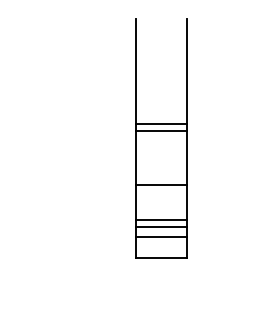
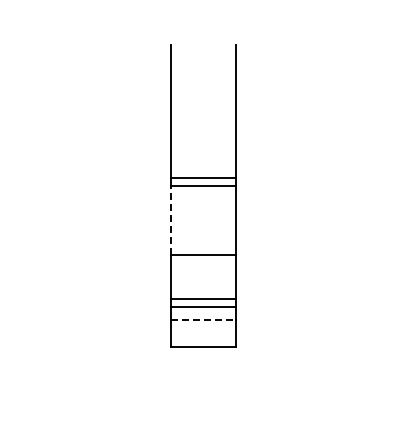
line: (136, 158) -> (171, 220), solid -> dashed
line: (161, 237) -> (203, 320), solid -> dashed

